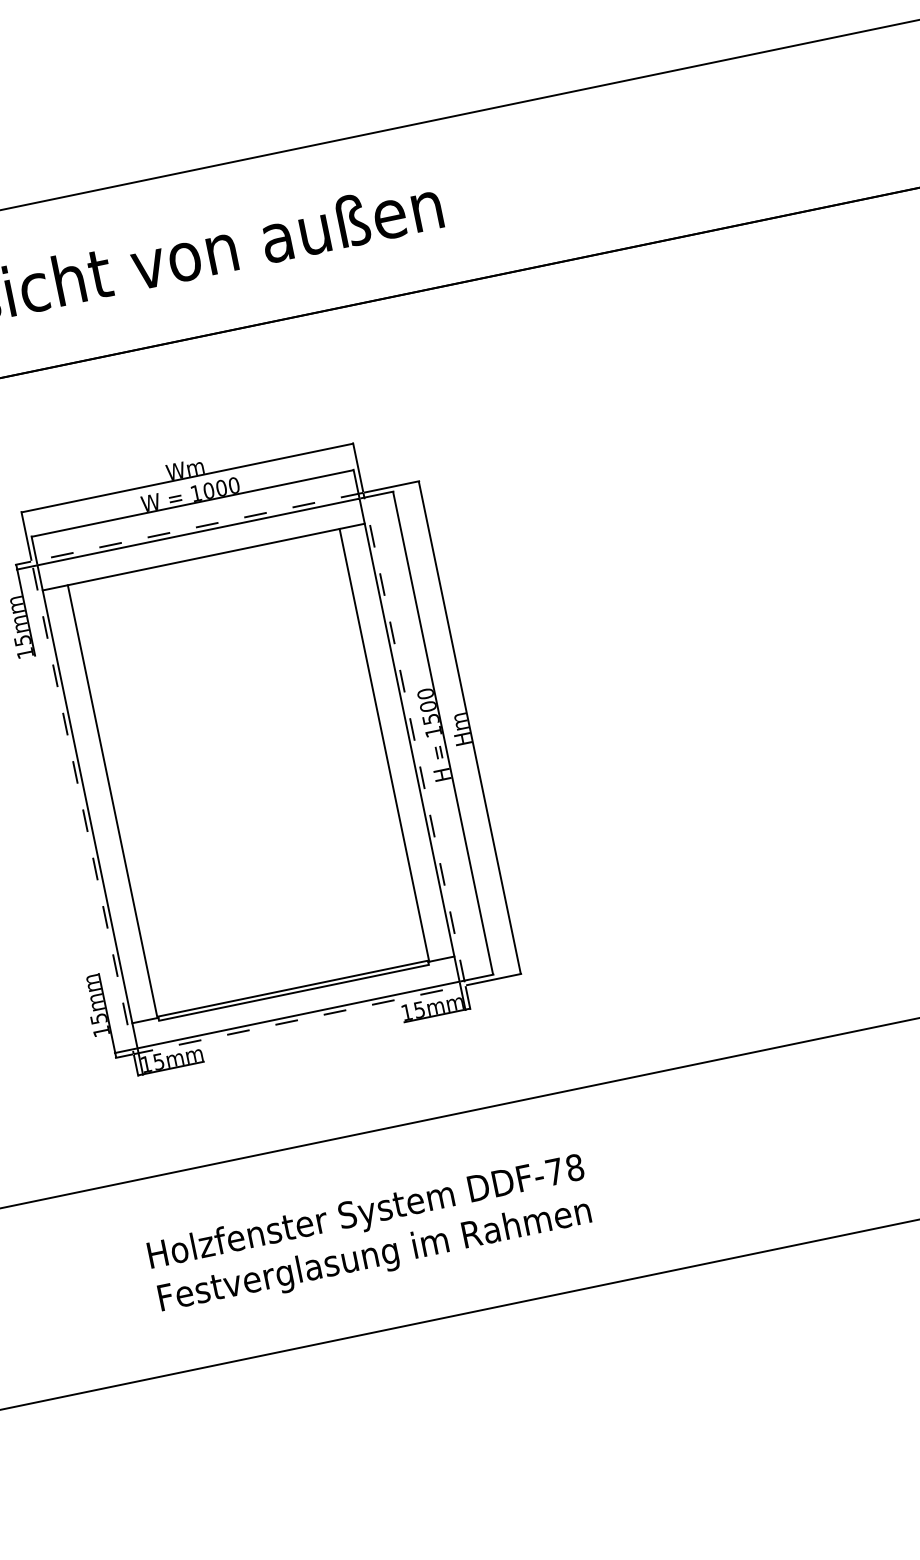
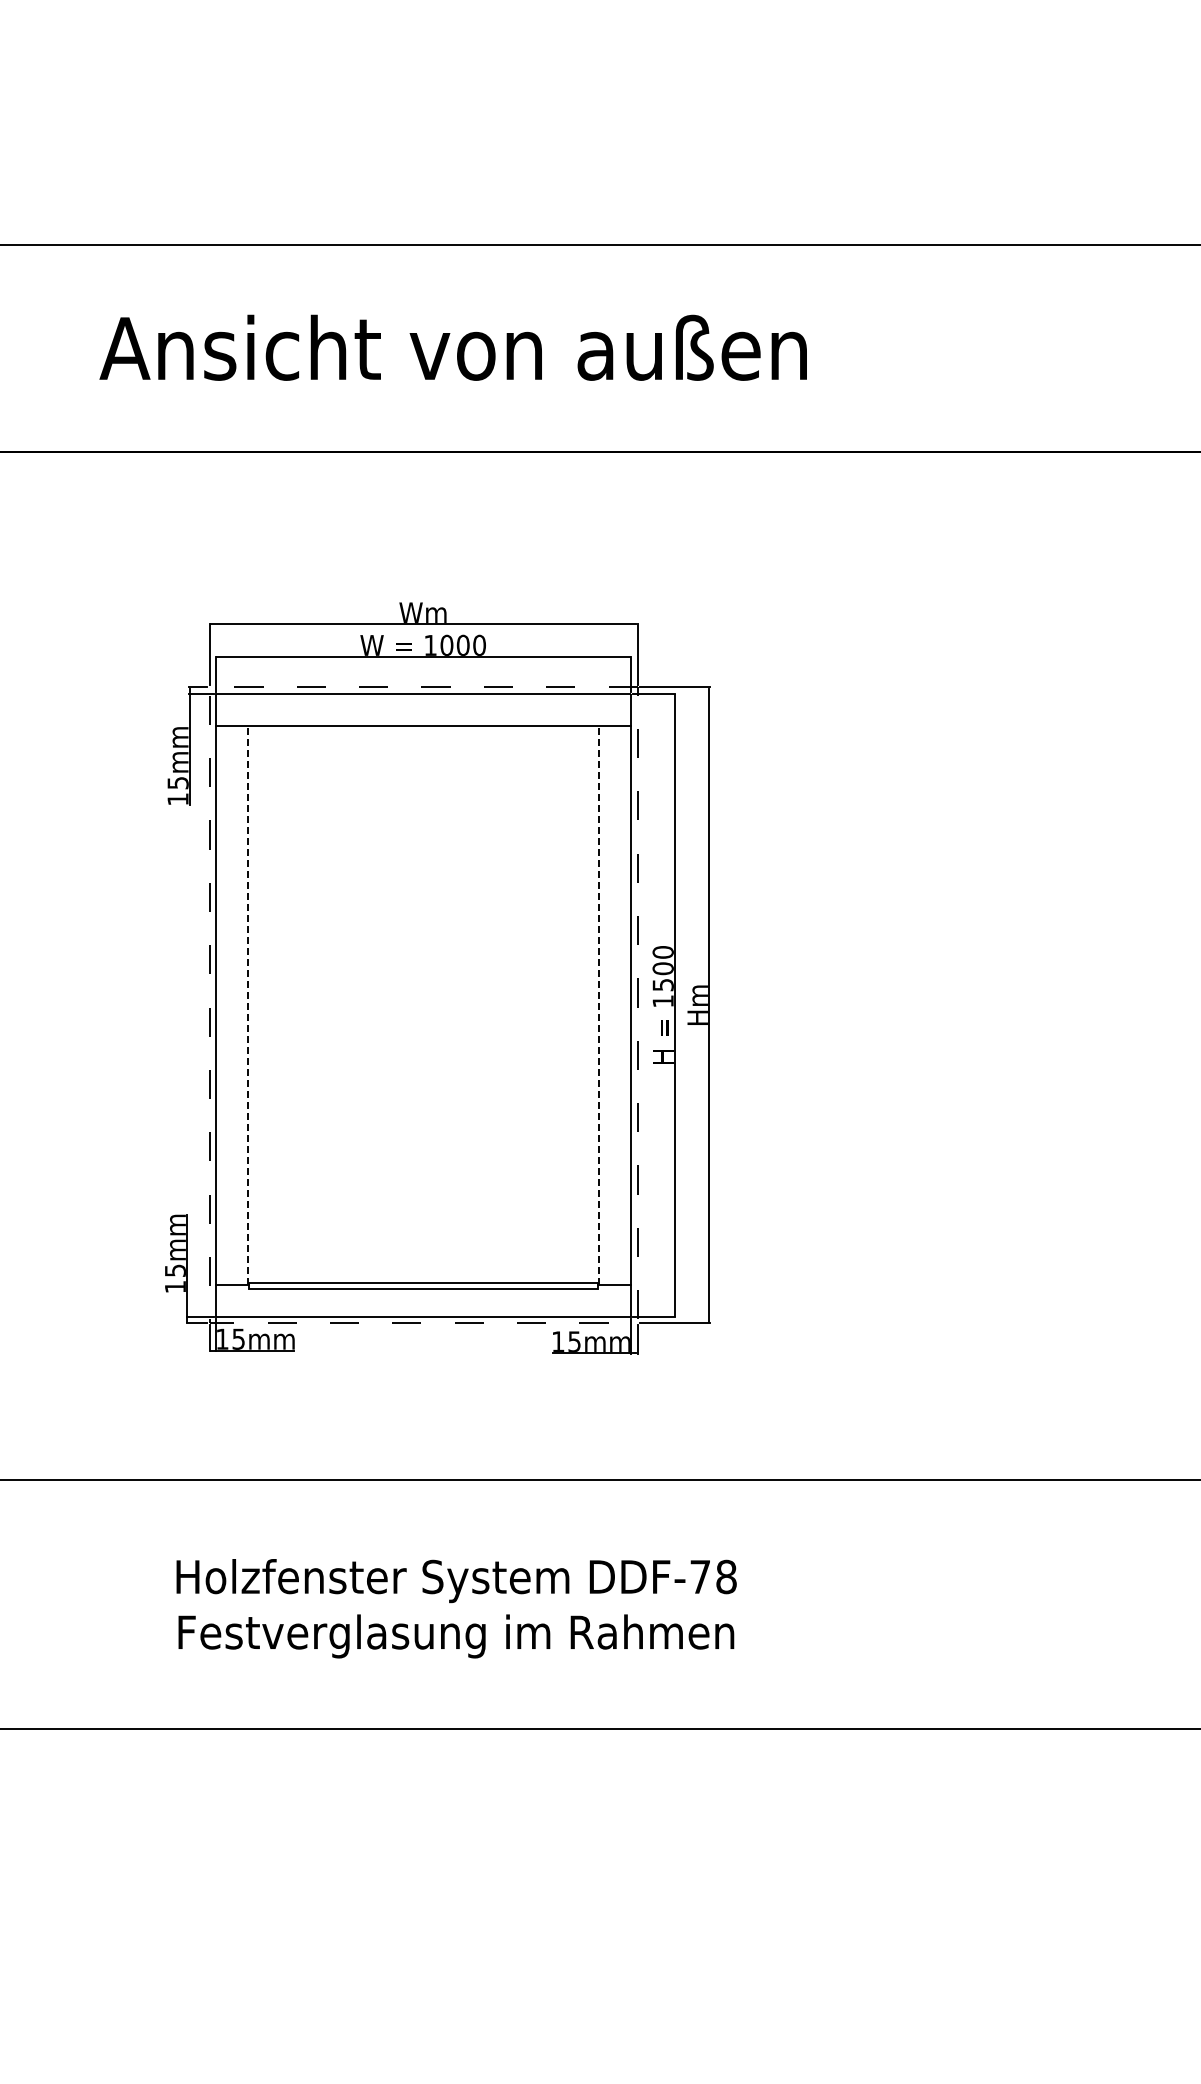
line: (383, 744) -> (598, 1004), solid -> dashed
line: (112, 800) -> (248, 1004), solid -> dashed

